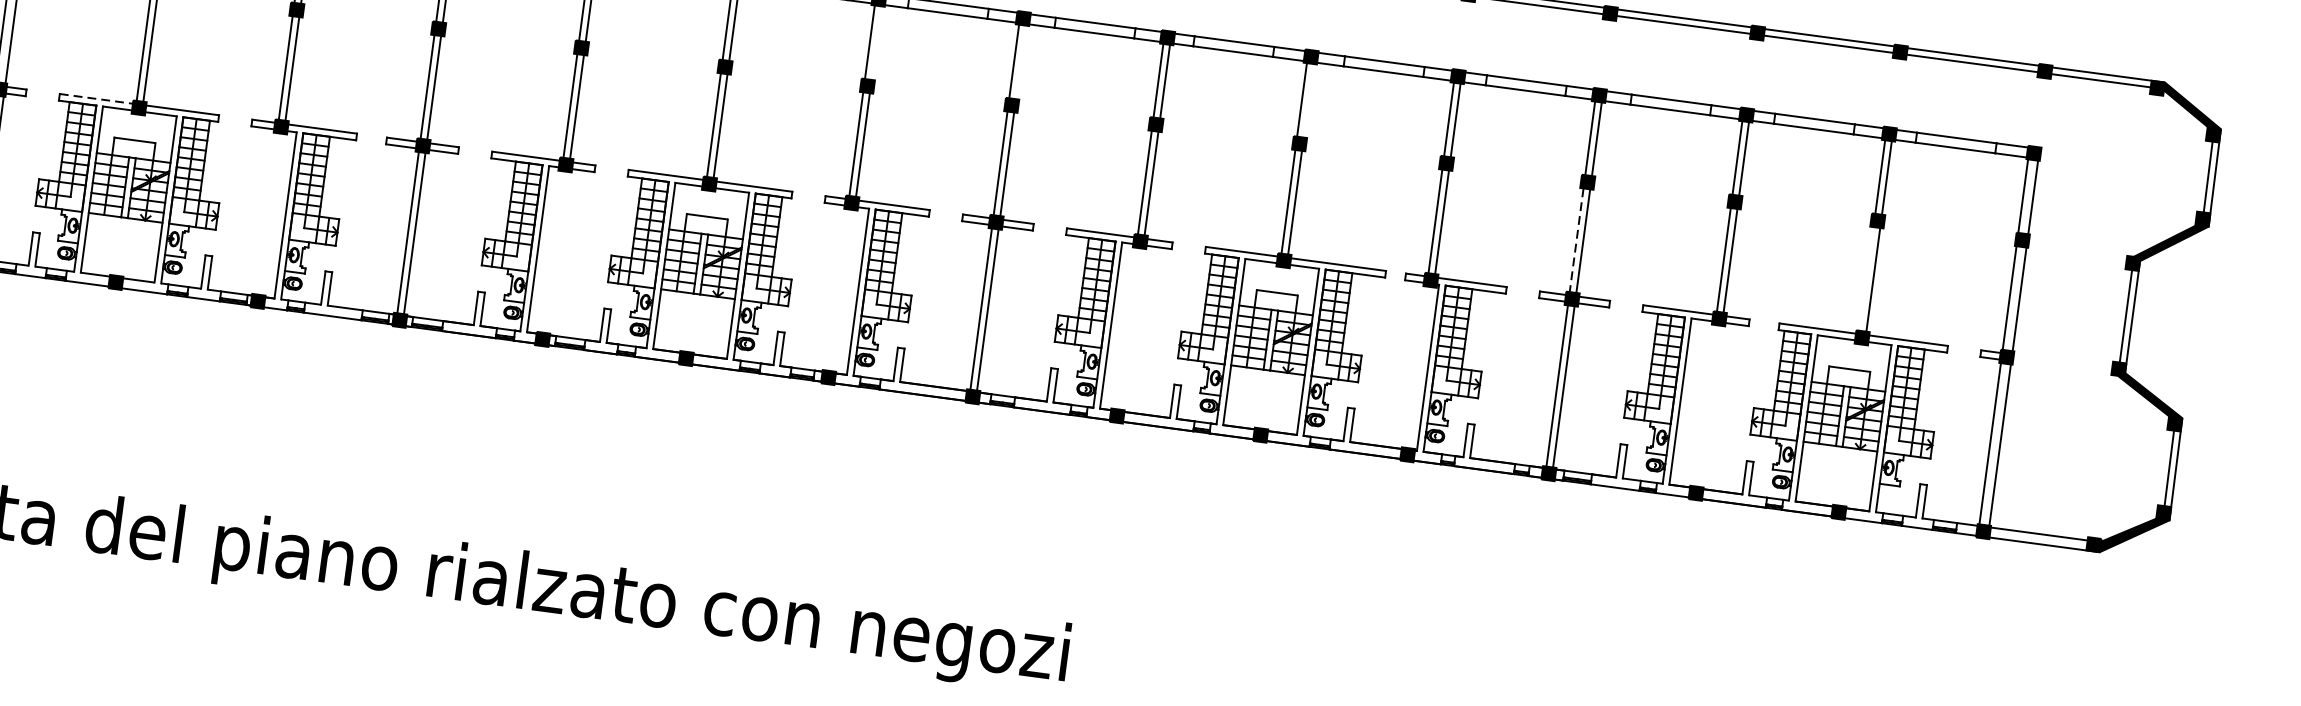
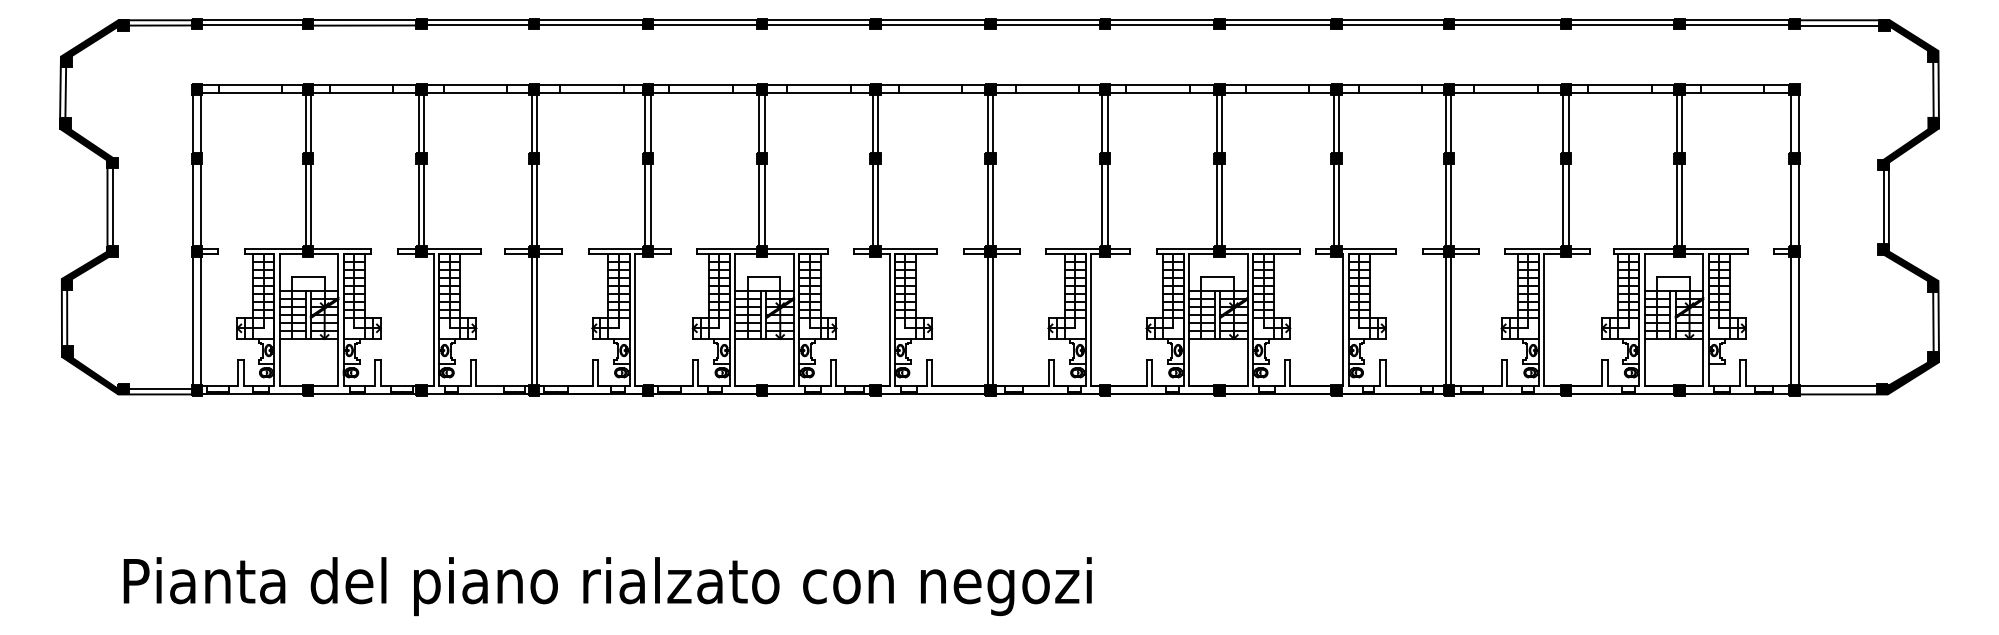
line: (877, 42) -> (878, 123), added
line: (1020, 61) -> (992, 123), added
line: (97, 98) -> (274, 248), dashed -> solid
line: (1309, 100) -> (1222, 123), added
line: (1577, 240) -> (1446, 205), dashed -> solid
line: (1866, 278) -> (1676, 204), added

